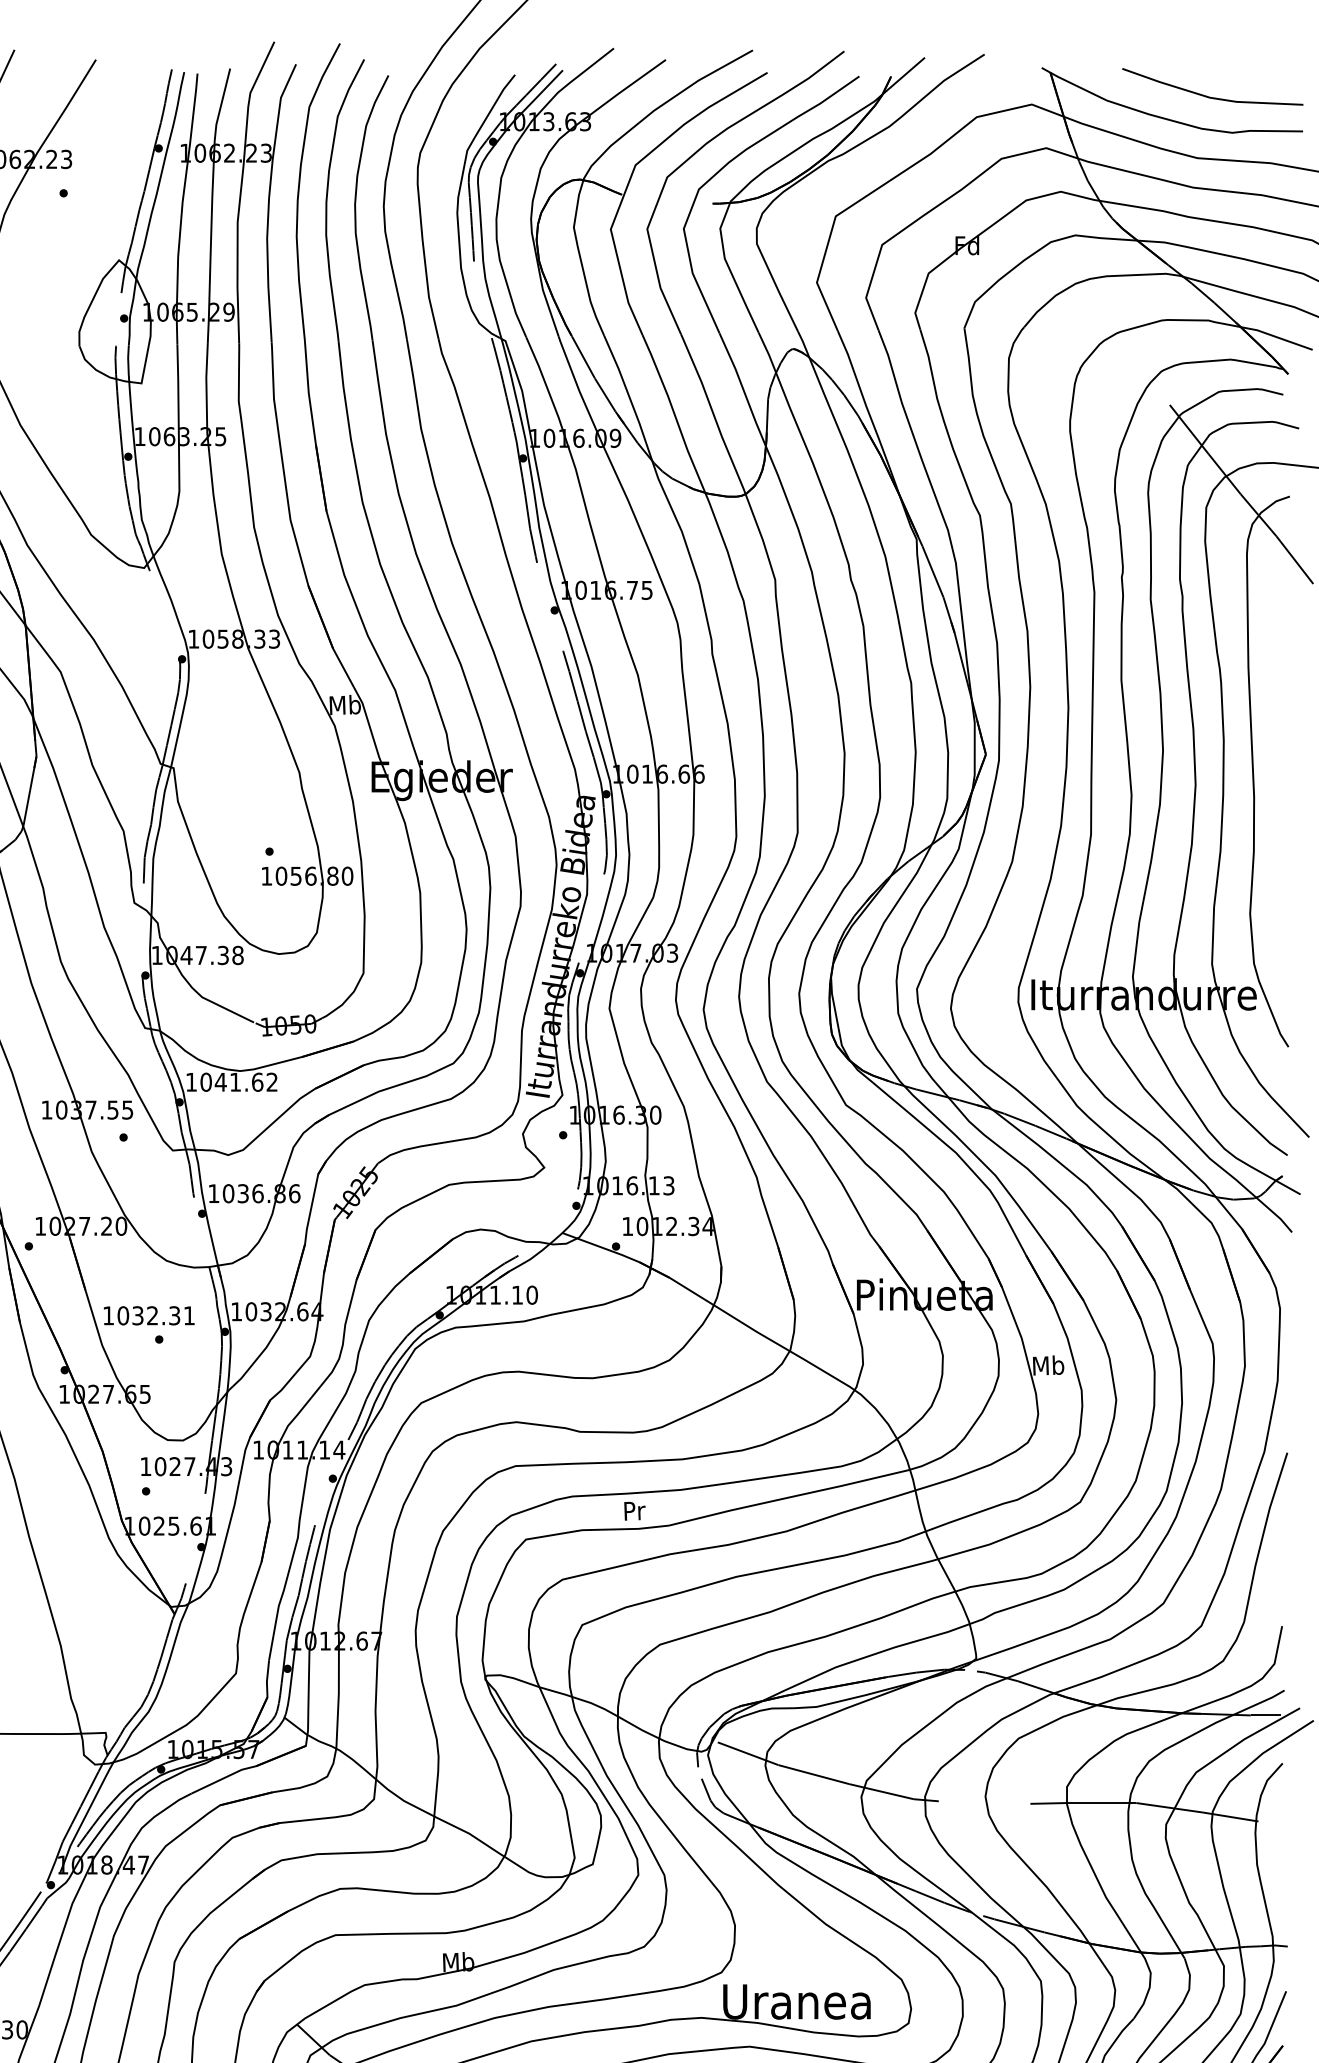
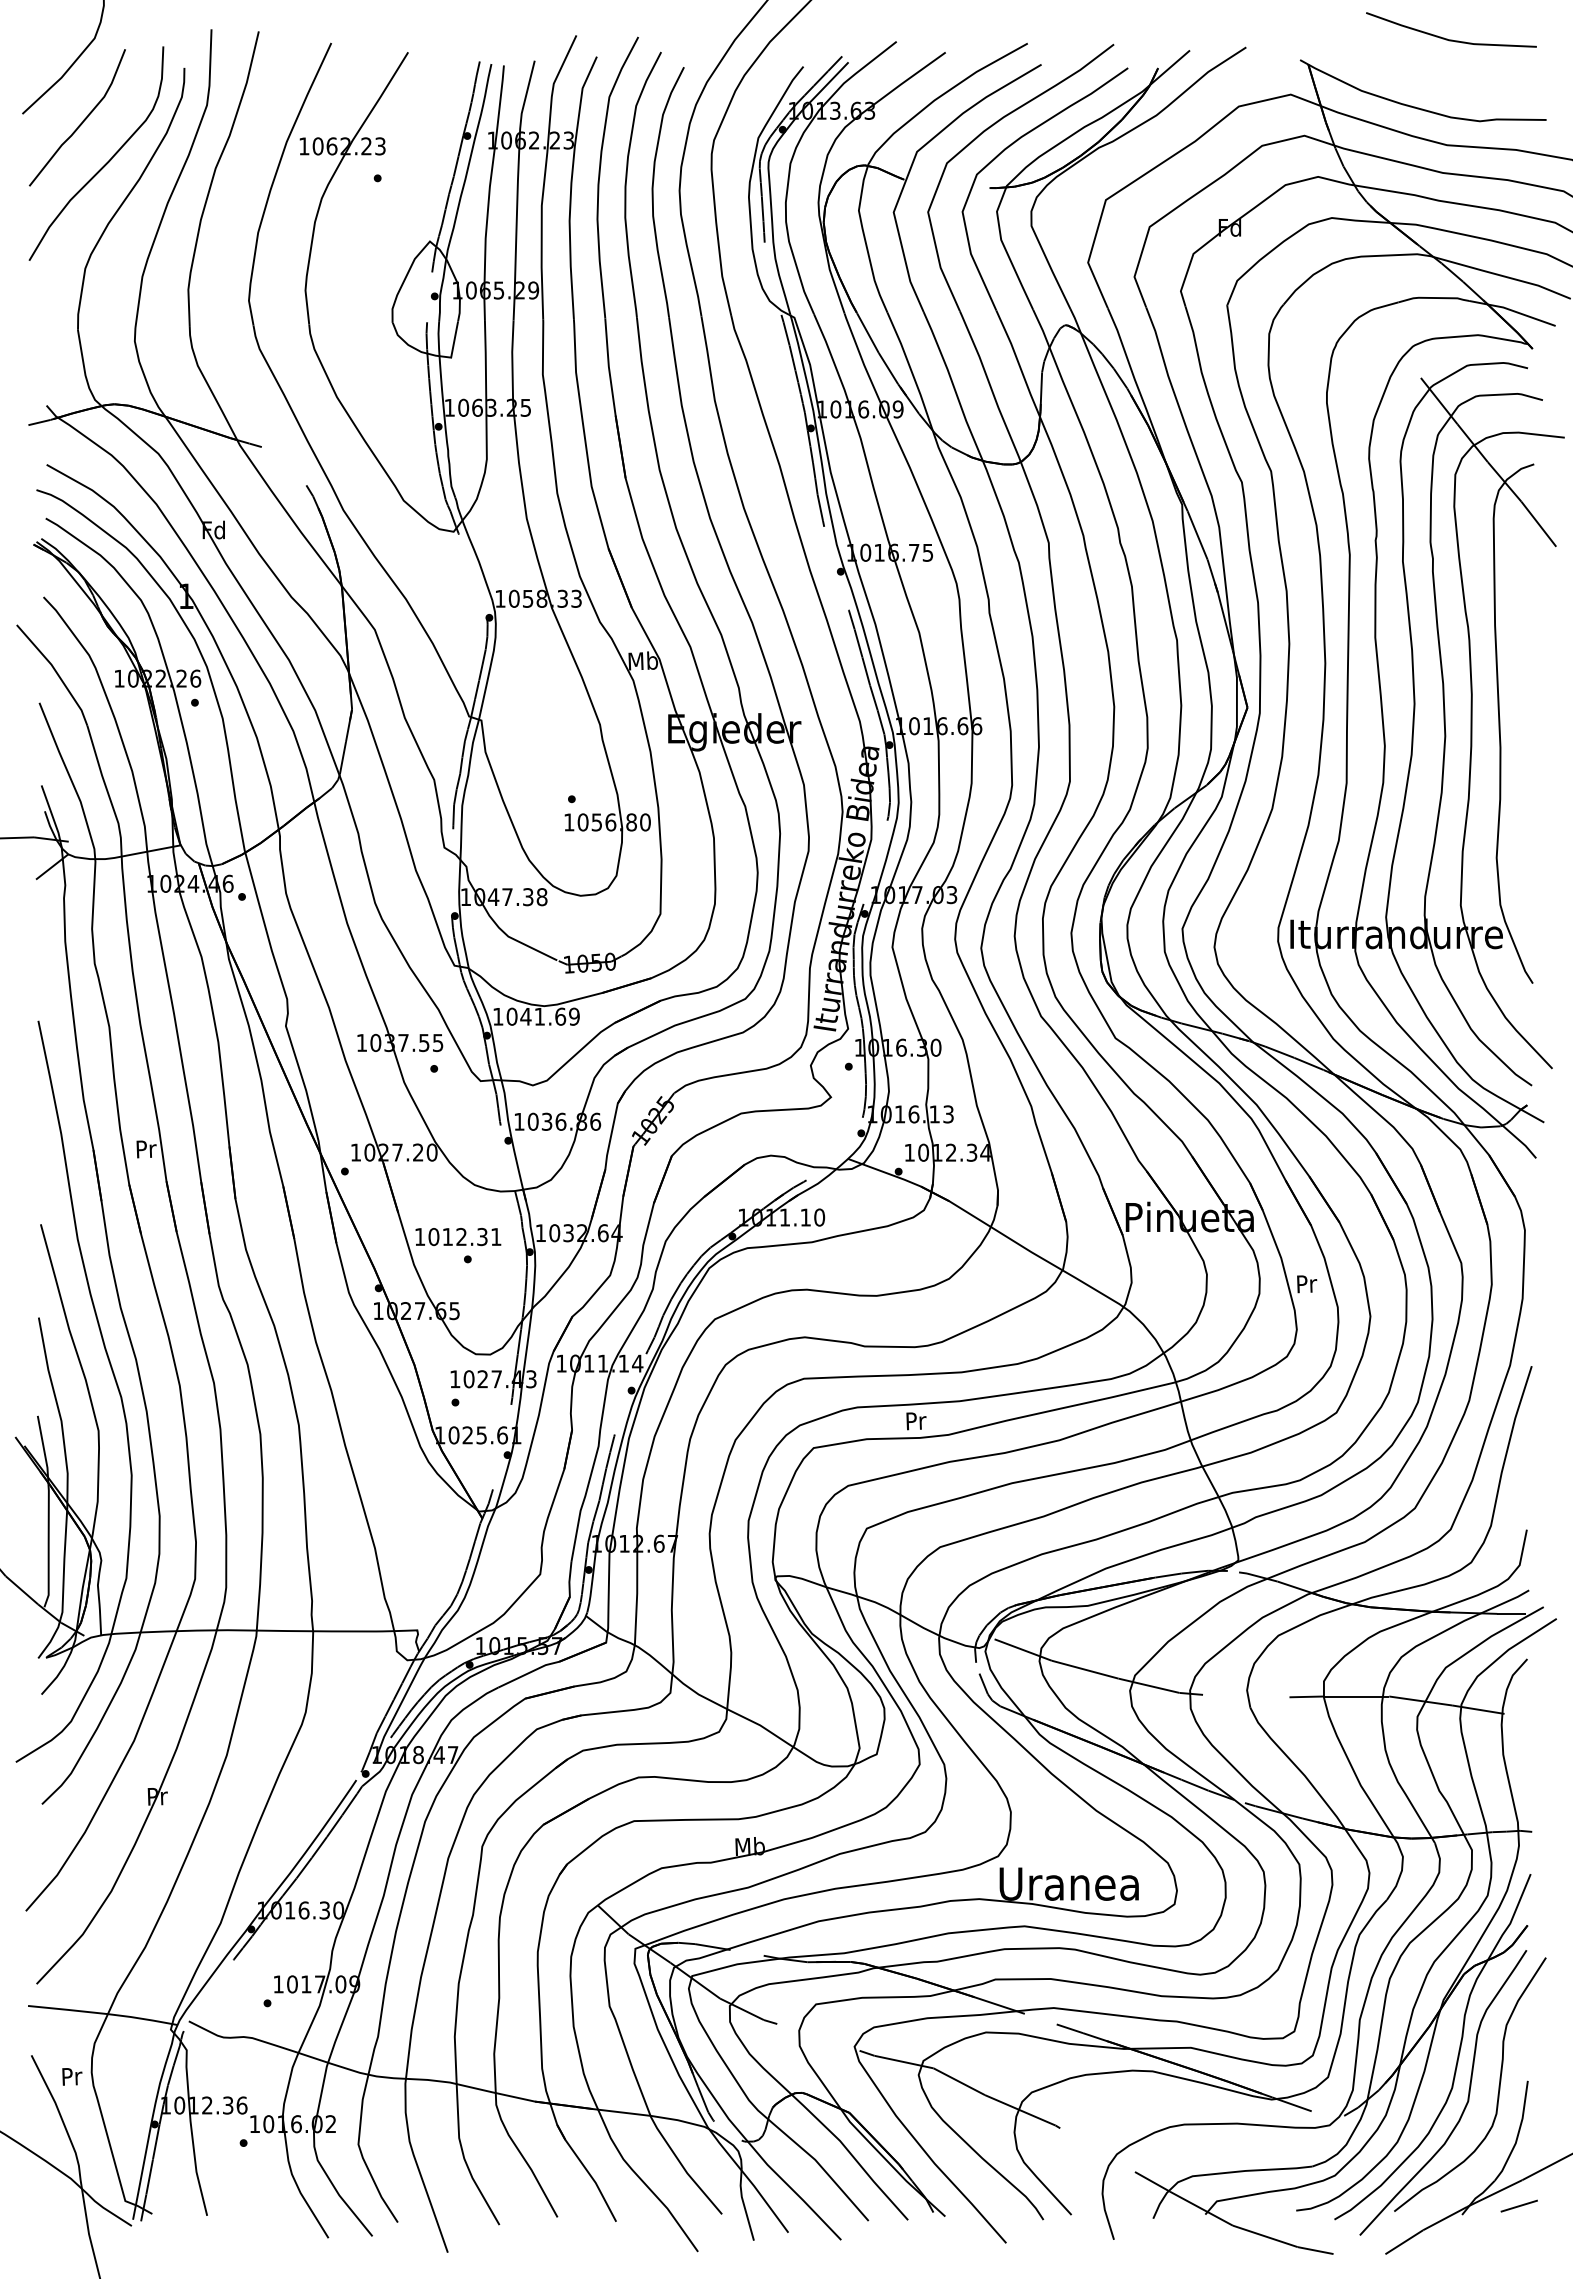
line: (1208, 95) -> (1447, 38), moved
text: (272, 1082) -> (574, 1016), 1041.62 -> 1041.69
text: (137, 1315) -> (447, 1236), 1032.31 -> 1012.31
text: (1048, 1365) -> (1306, 1283), Mb -> Pr

